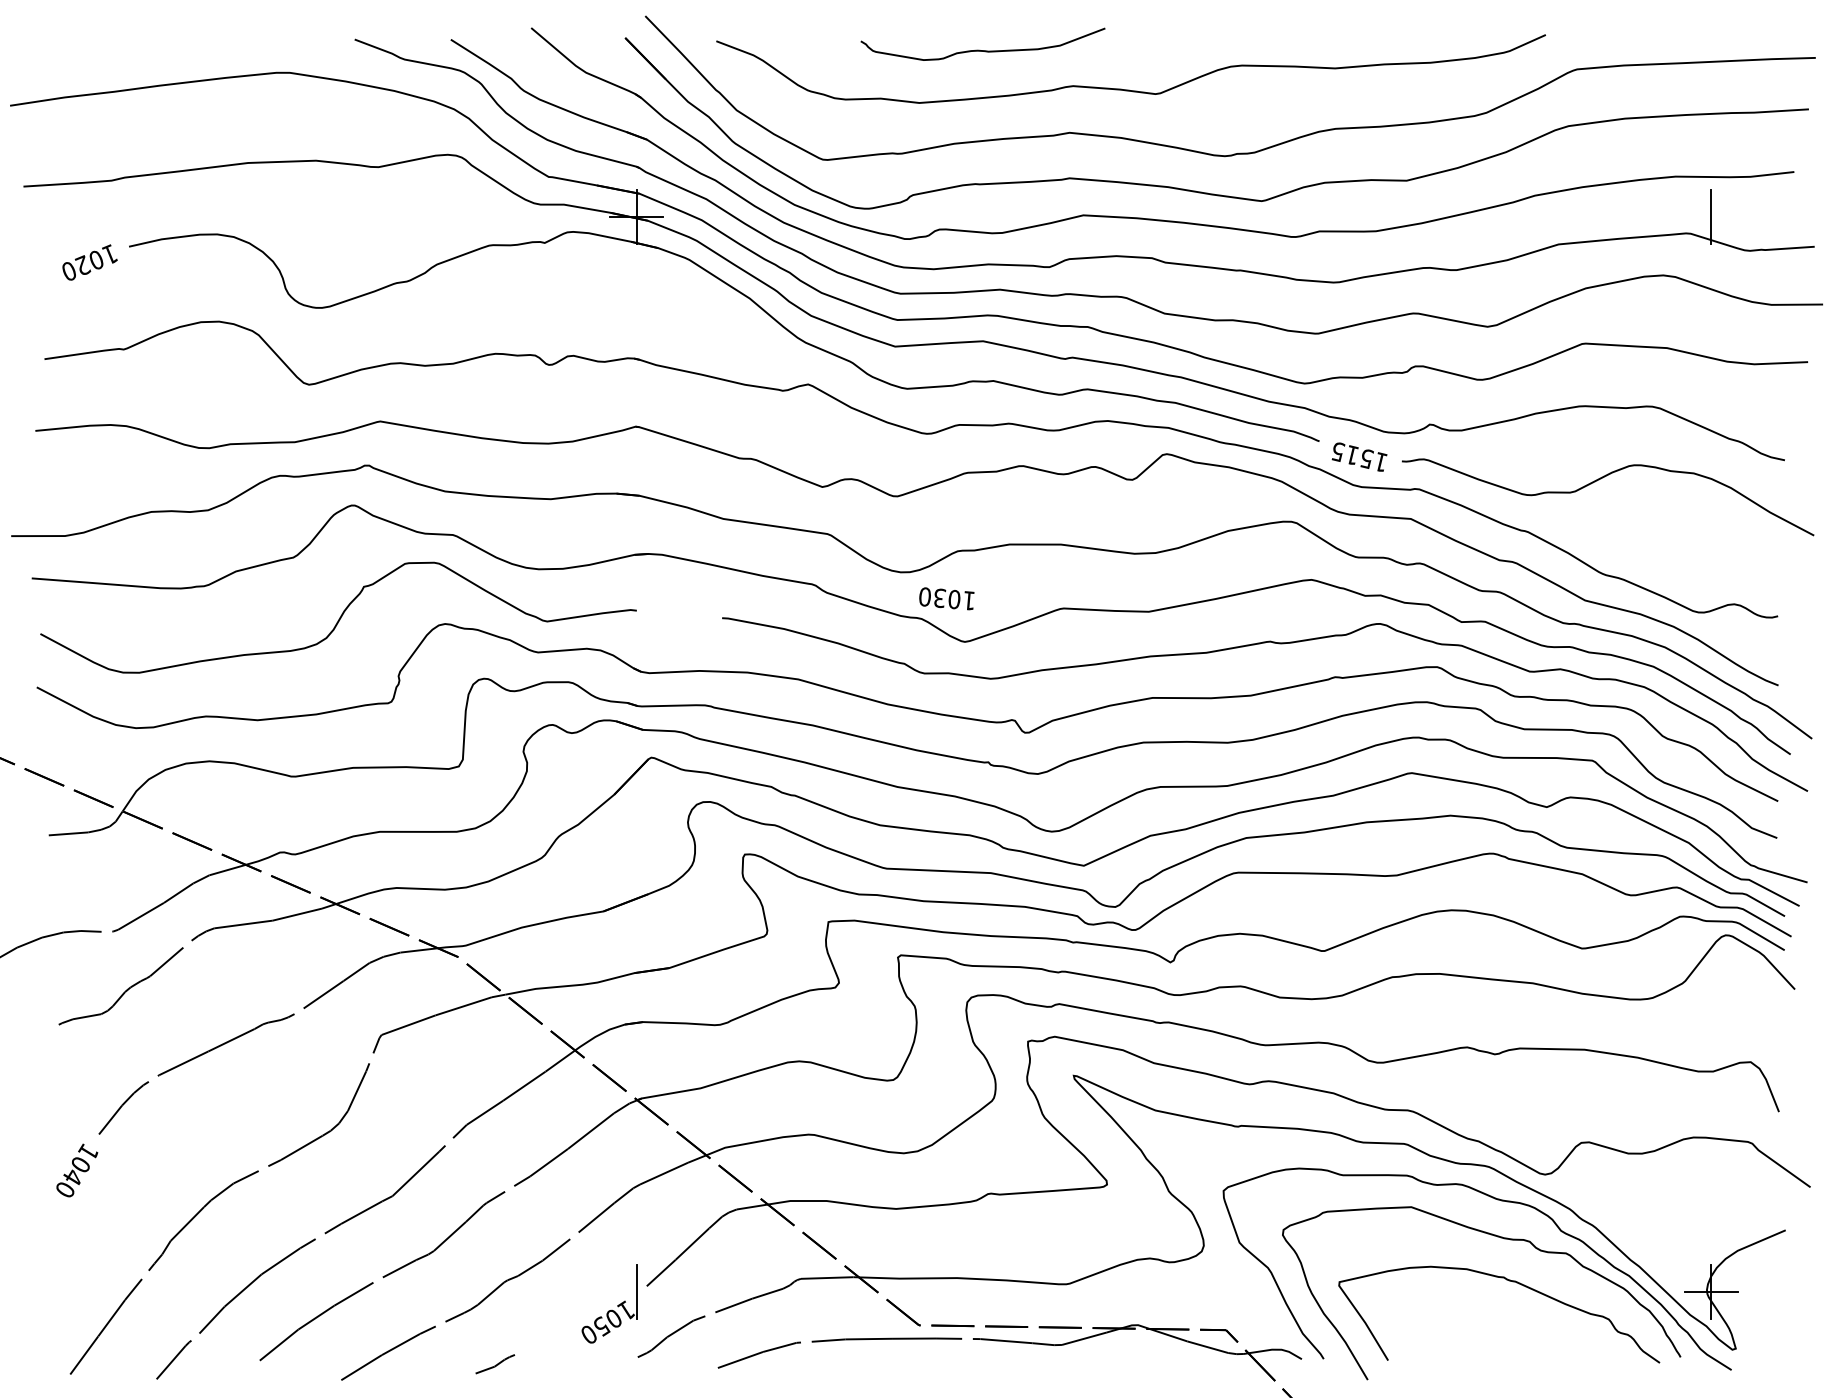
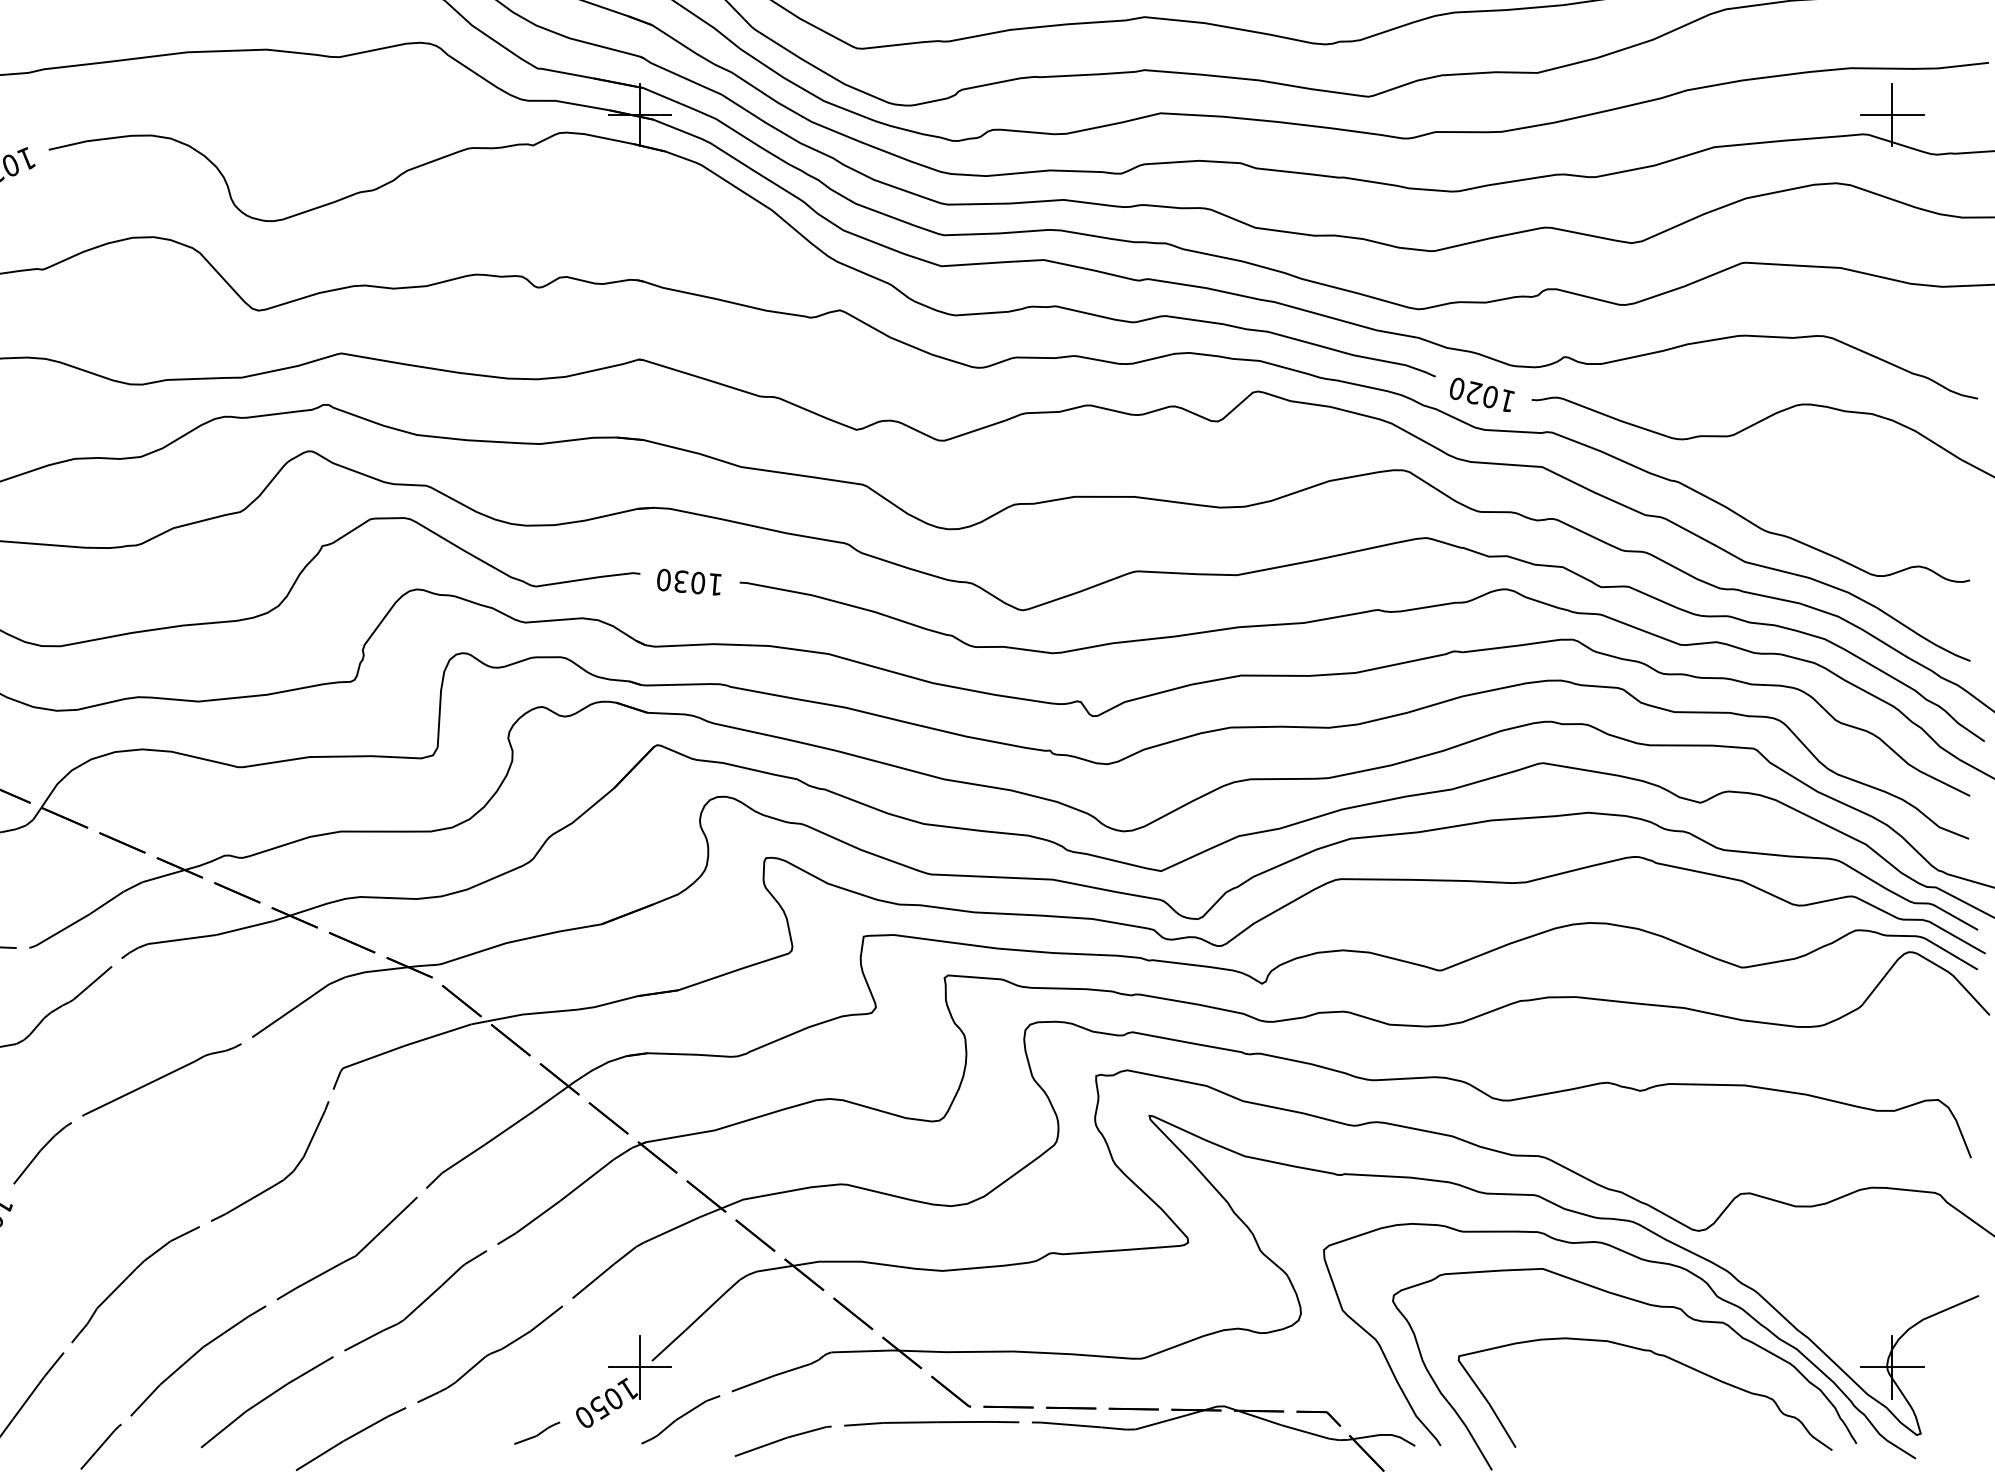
line: (1711, 216) -> (1892, 114), added
text: (1352, 455) -> (1474, 393), 1515 -> 1020
text: (946, 598) -> (688, 581), moved
line: (636, 1291) -> (639, 1367), added
line: (495, 1364) -> (537, 1433), moved

